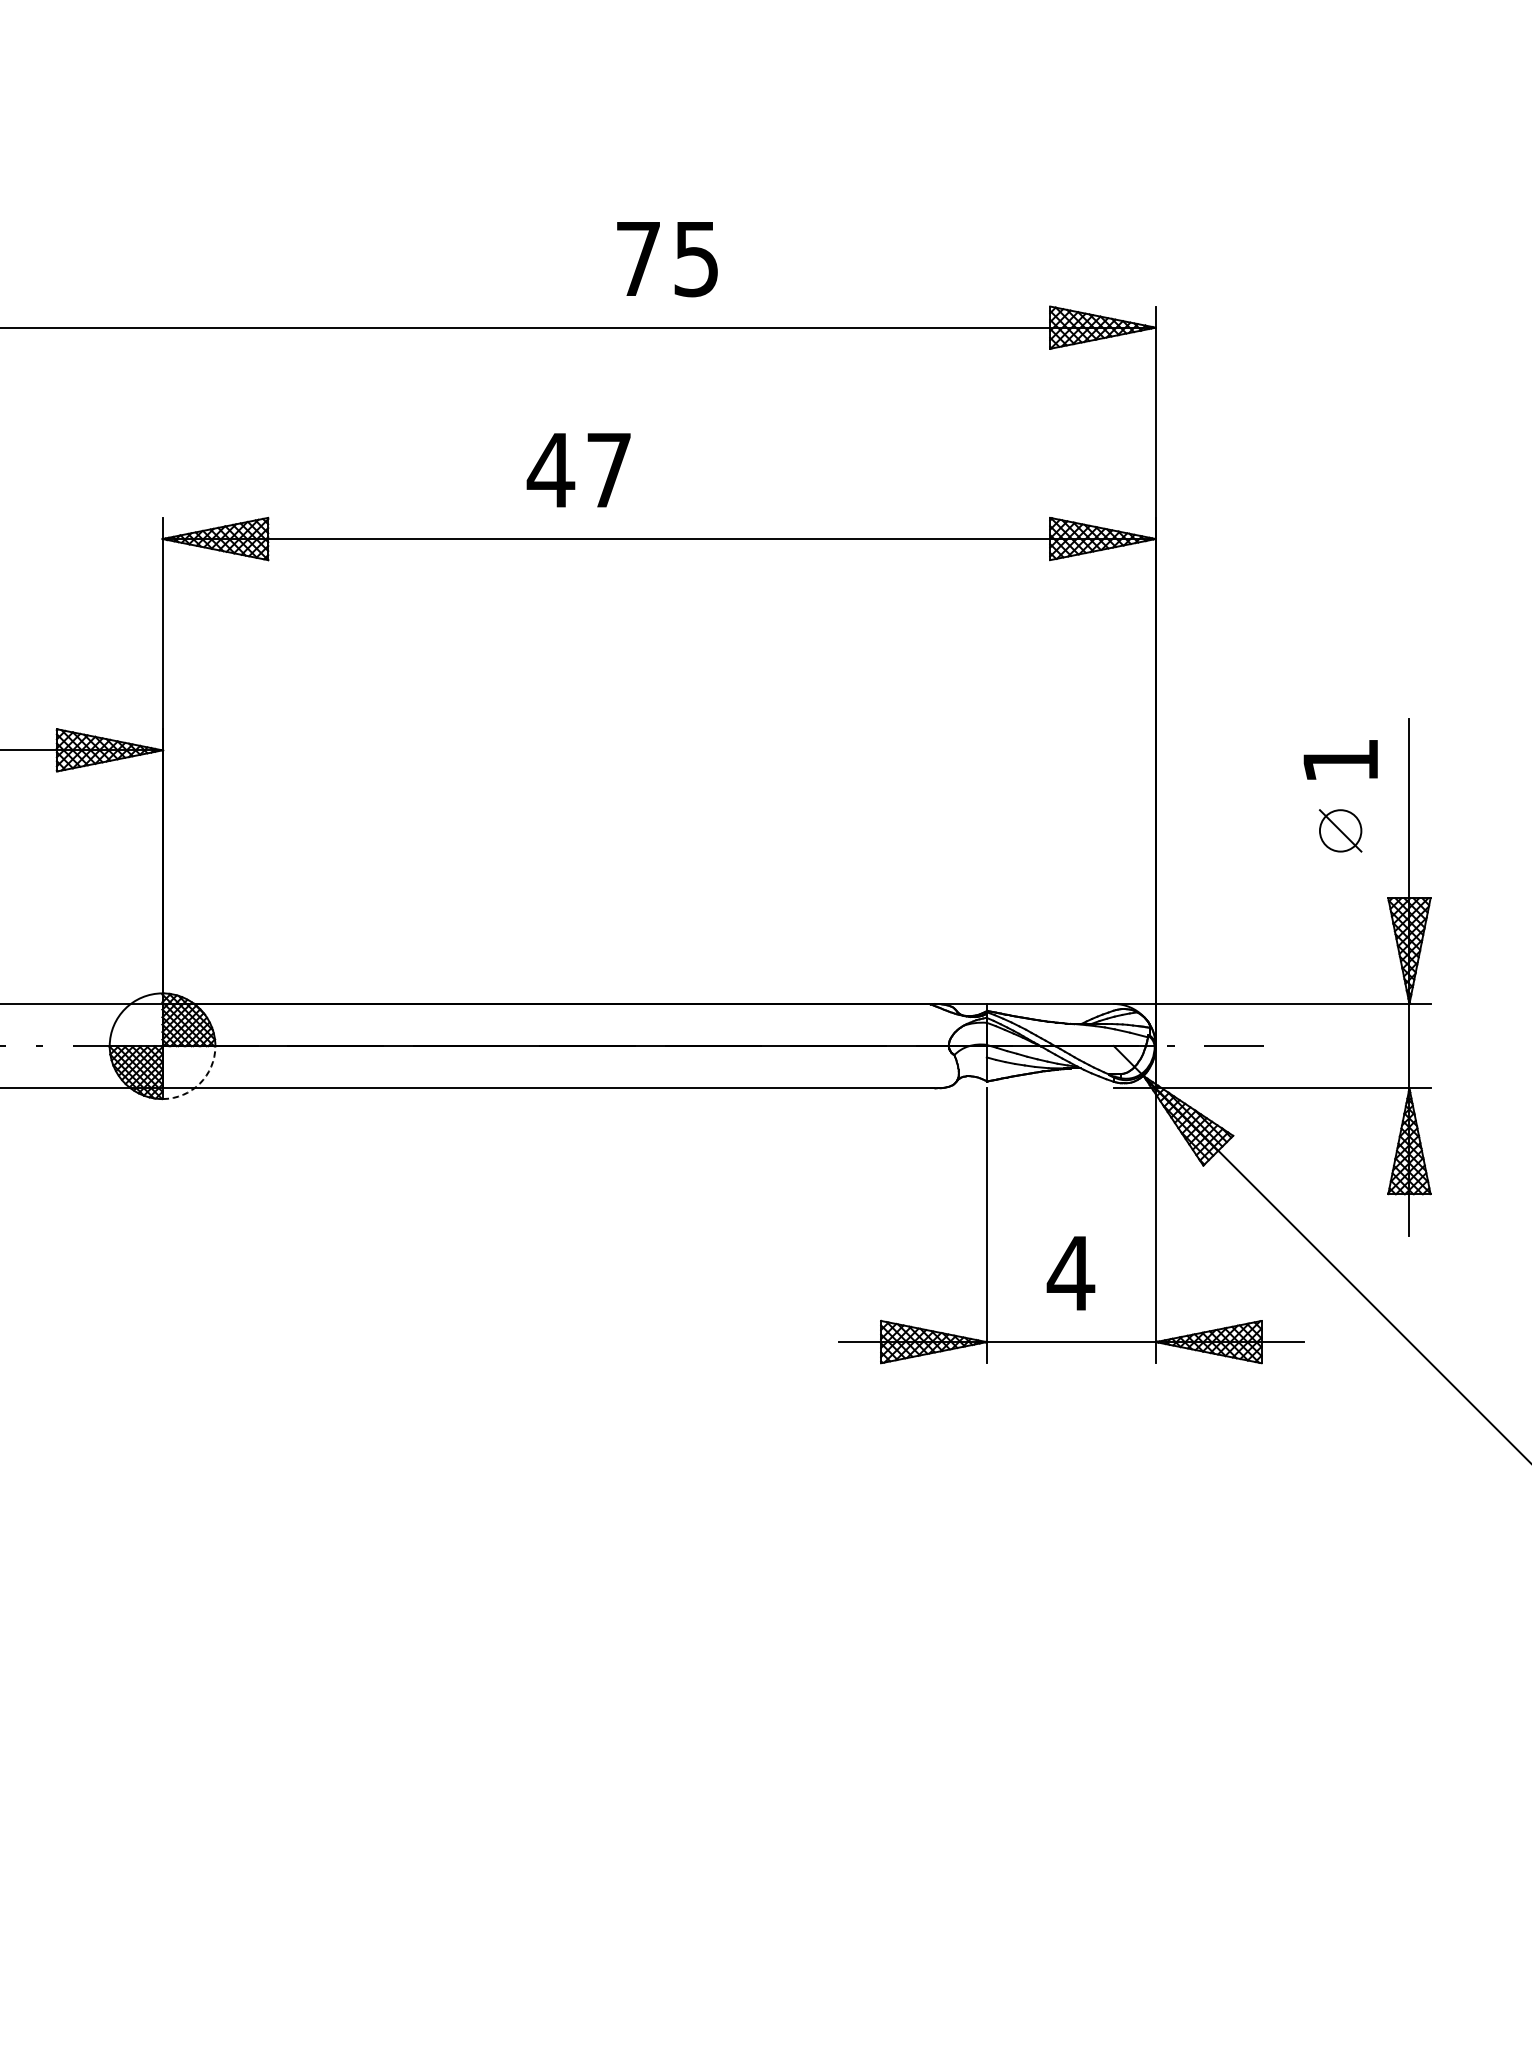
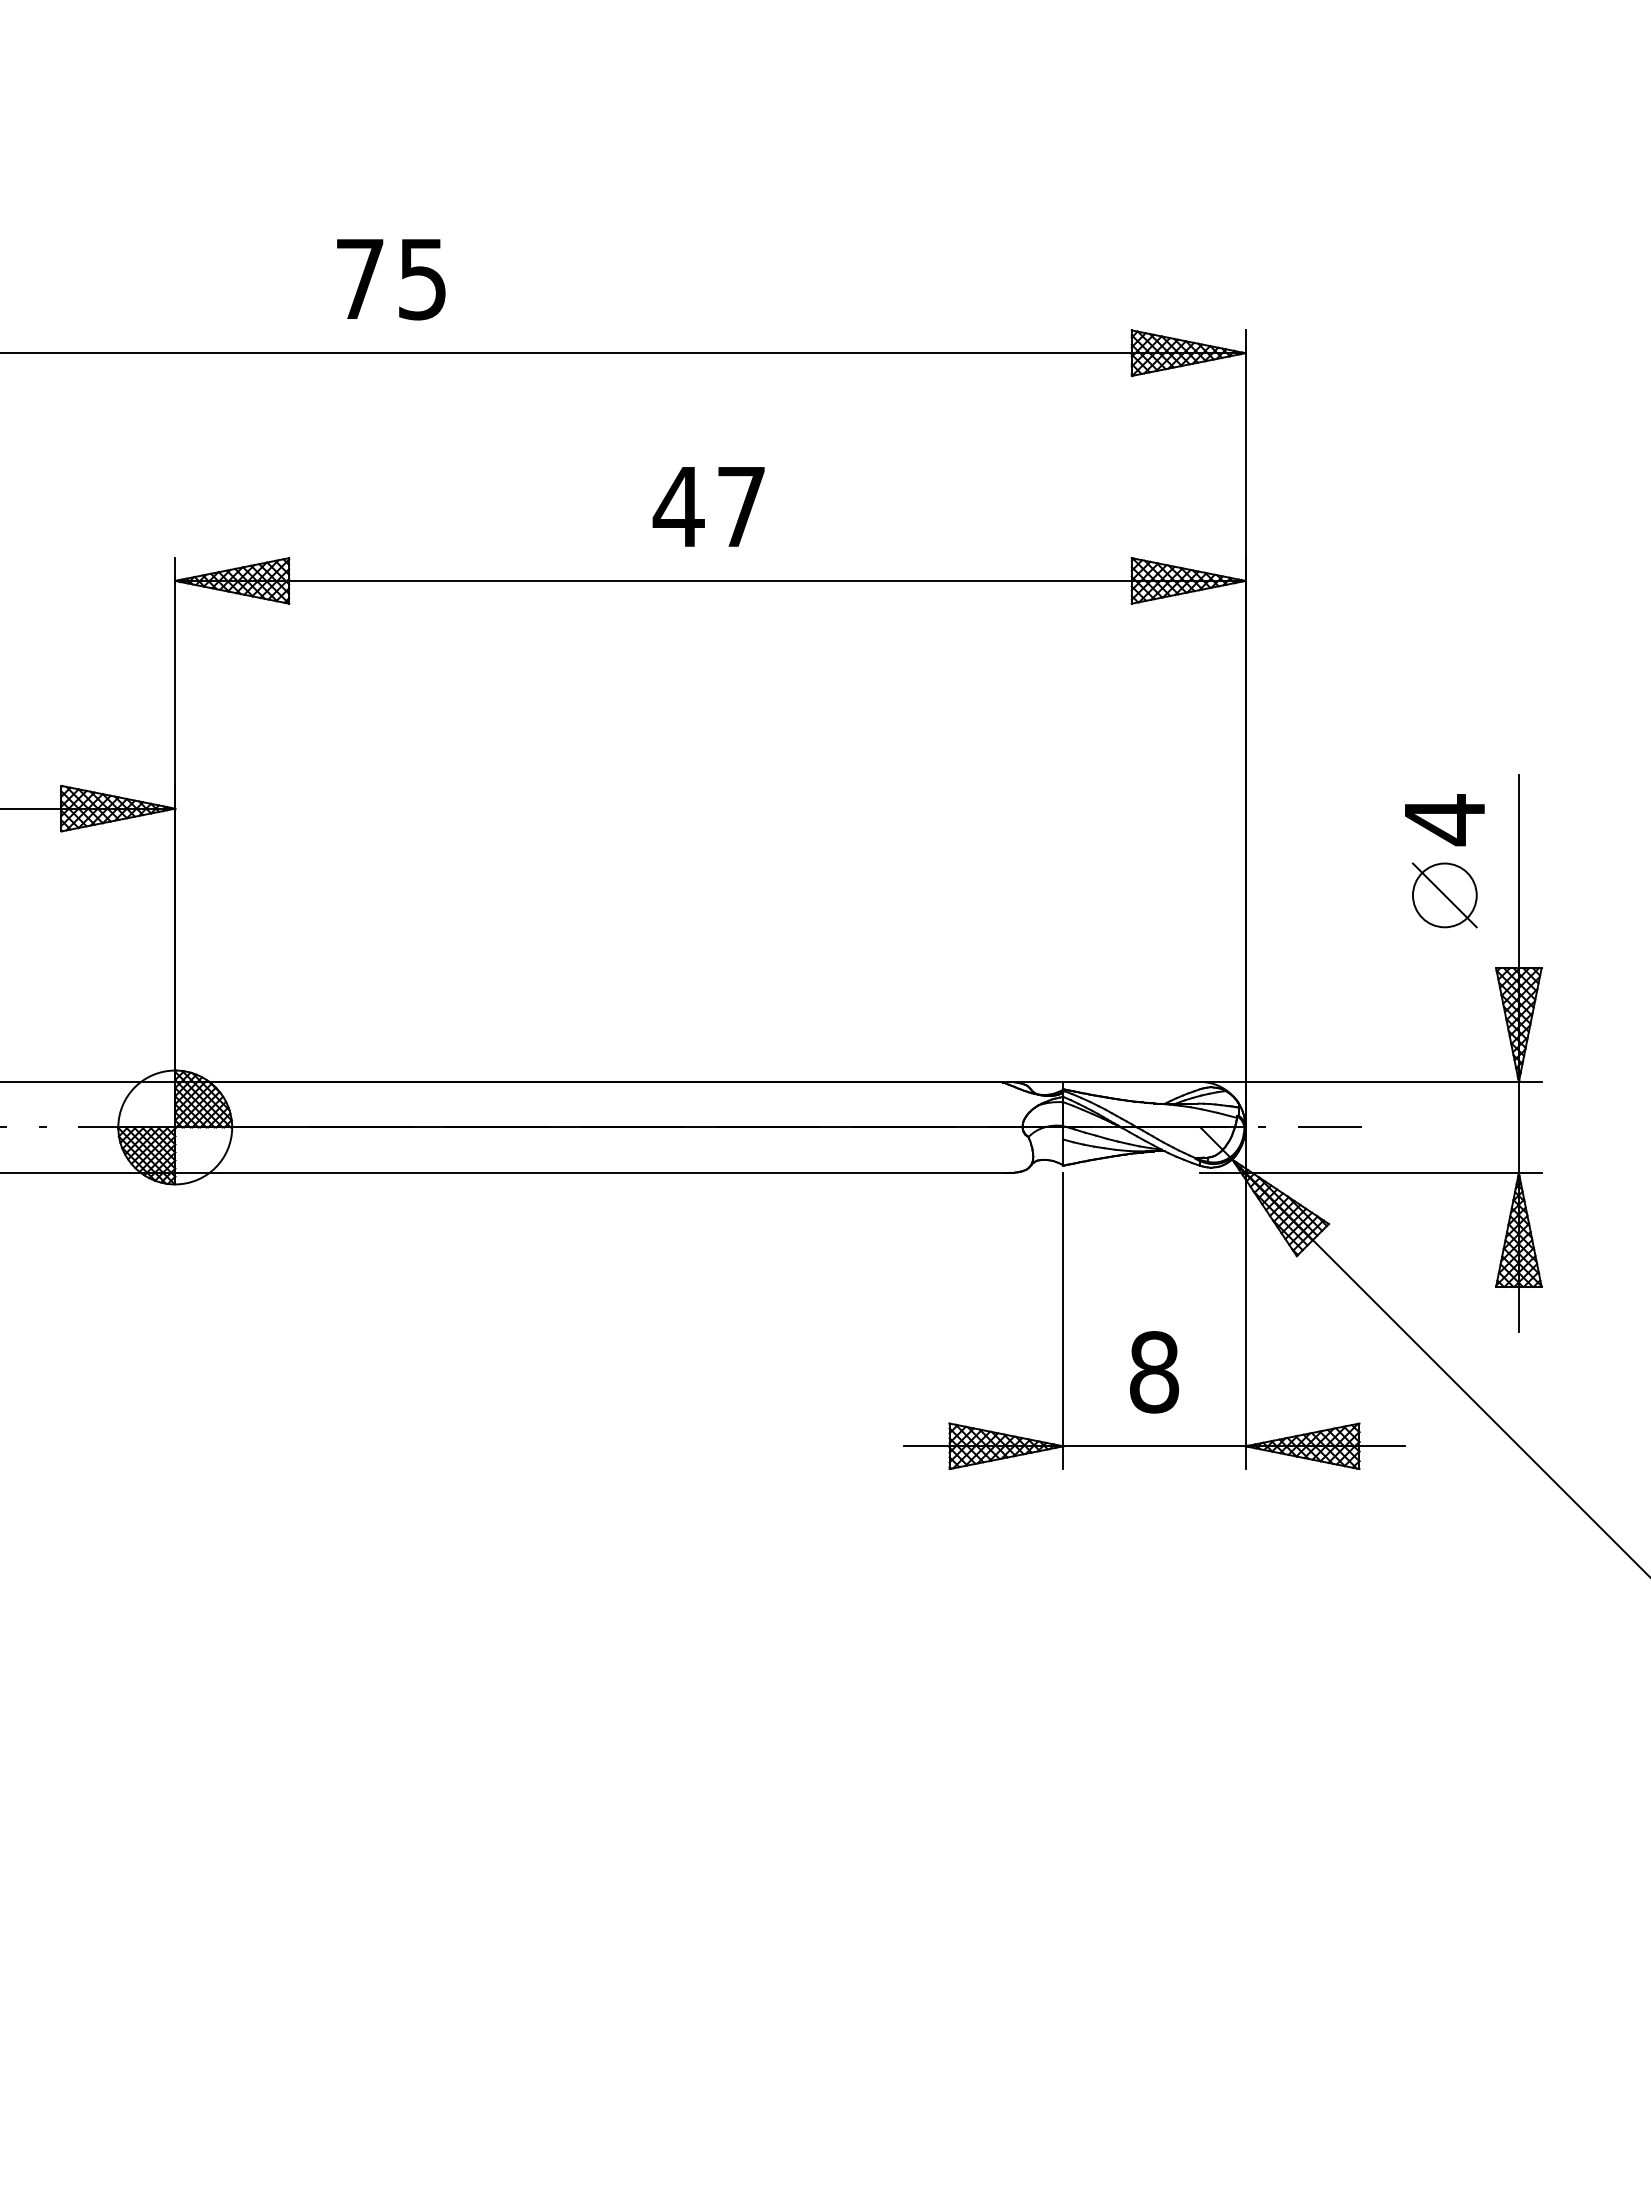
text: (667, 259) -> (391, 279), moved
text: (578, 469) -> (708, 506), moved
text: (1340, 761) -> (1444, 820), 1 -> 4
part: (1340, 830) -> (1444, 895), size x1.43
arc: (199, 1083) -> (215, 1167), dashed -> solid
text: (1071, 1273) -> (1154, 1372), 4 -> 8

